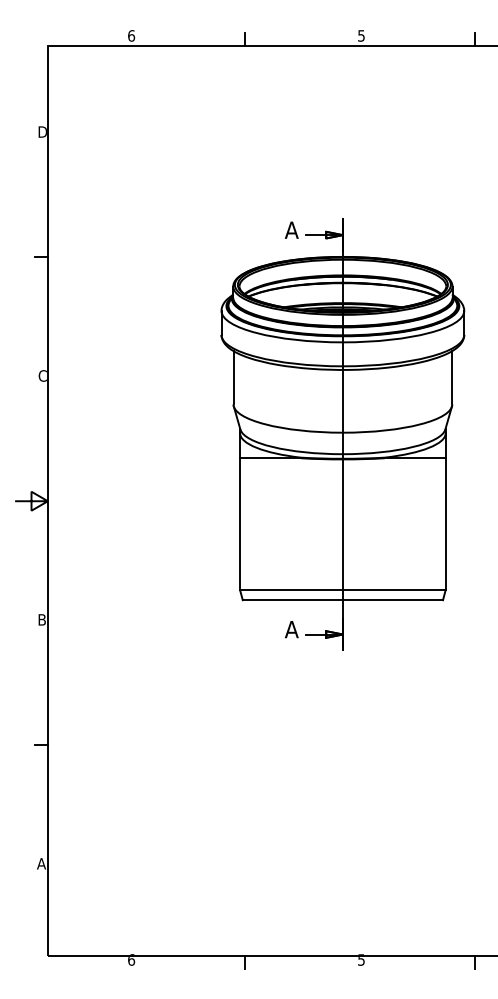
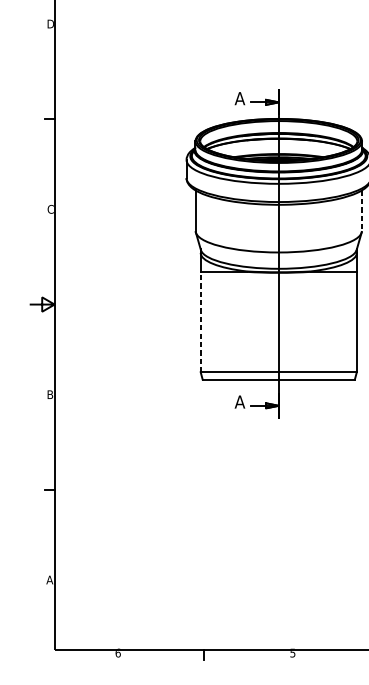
line: (452, 377) -> (362, 210), solid -> dashed
line: (240, 523) -> (200, 321), solid -> dashed

